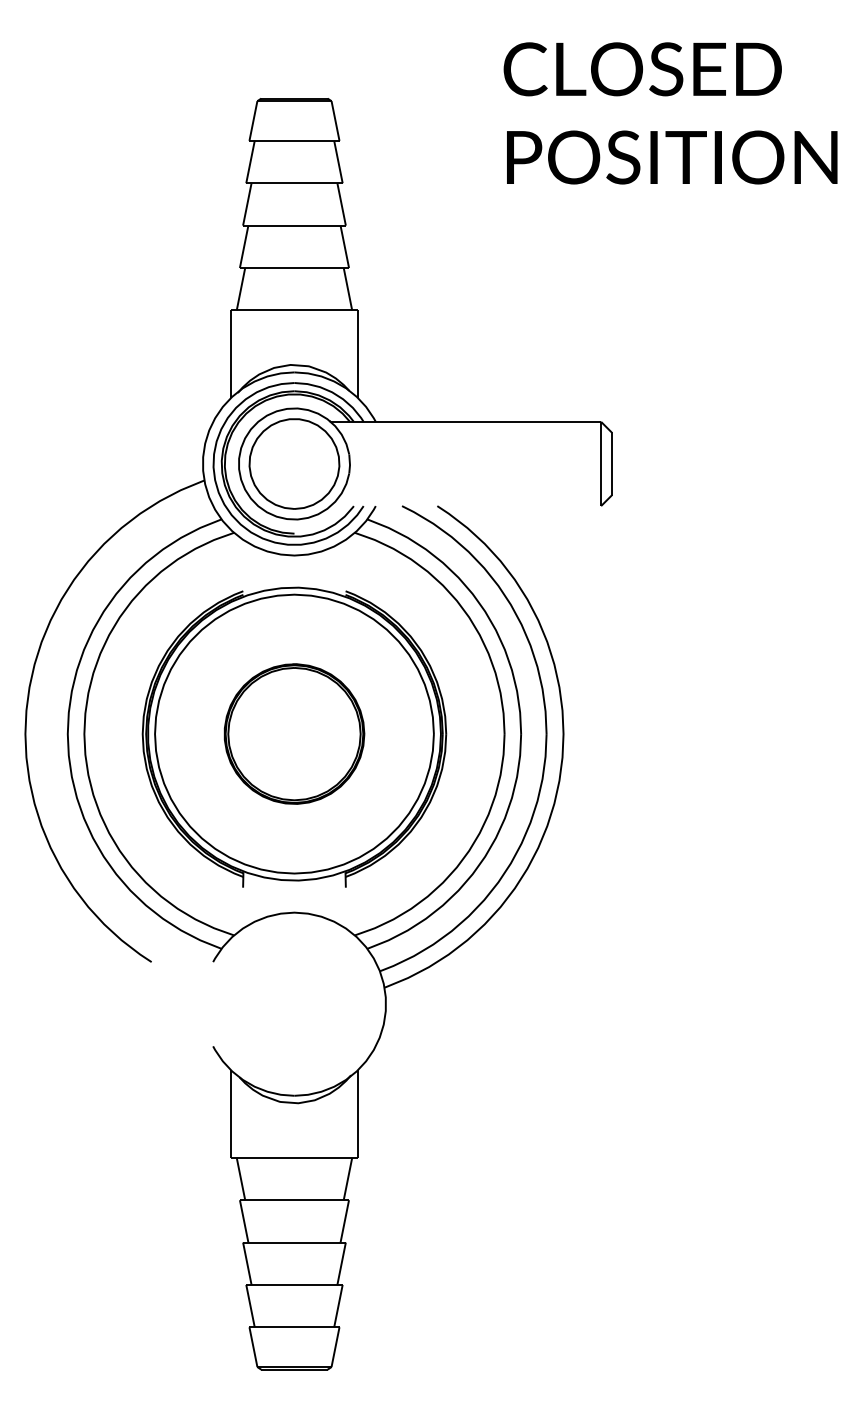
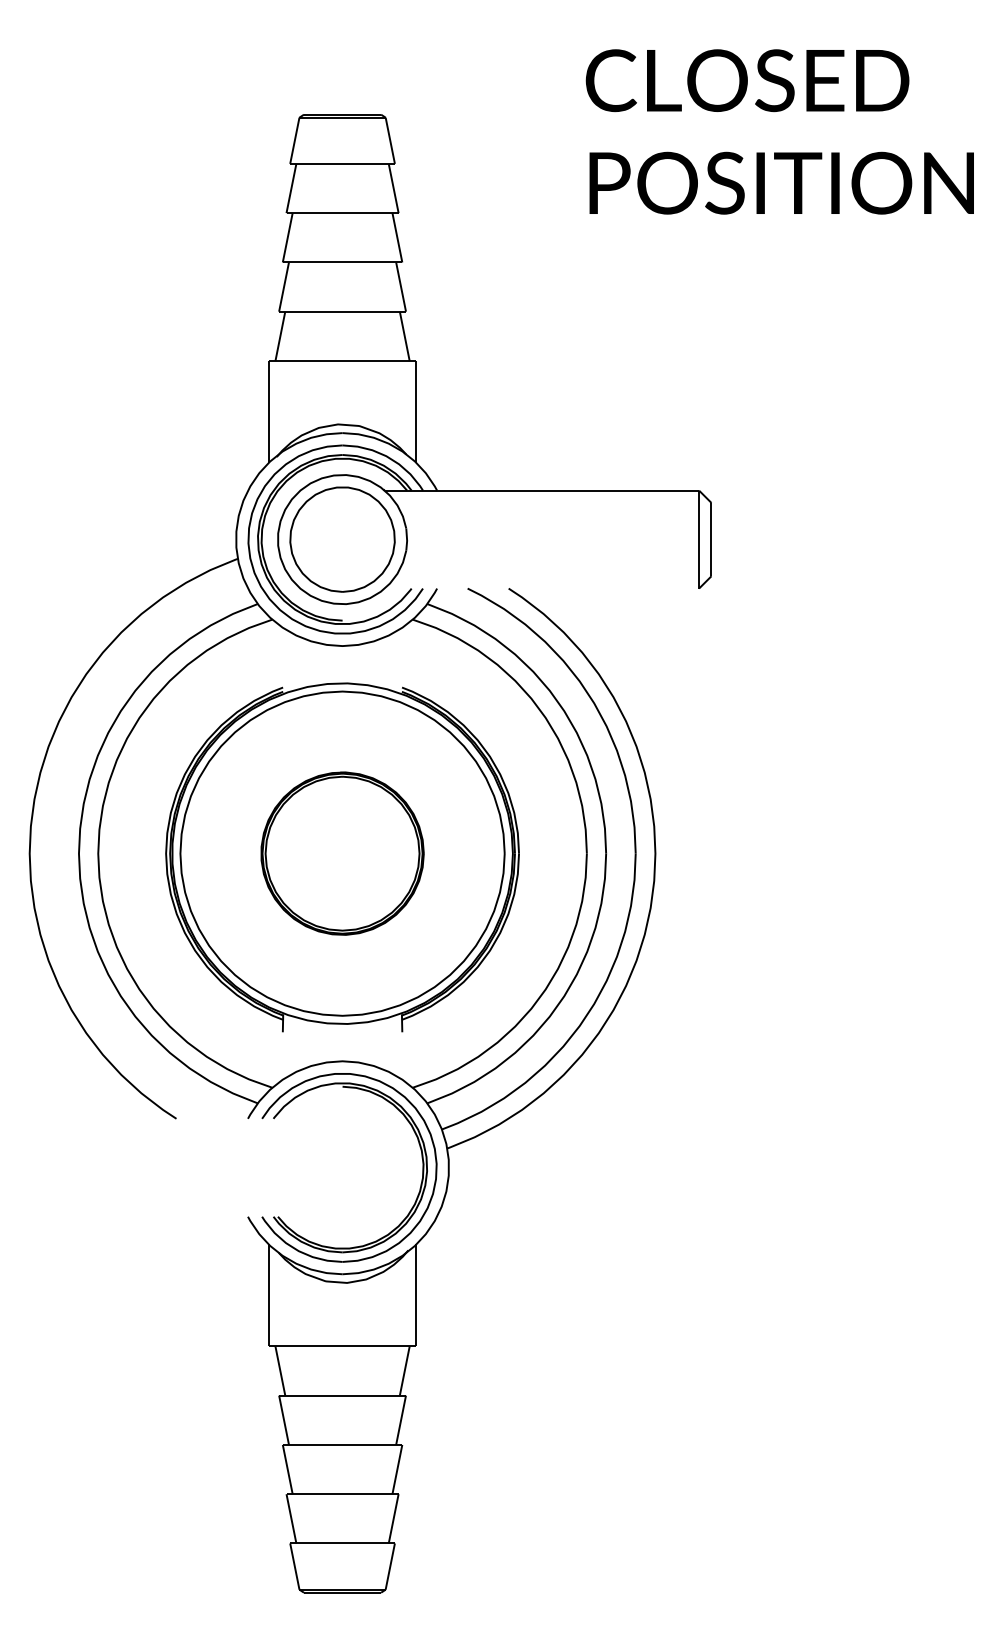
part: (362, 996) -> (421, 1158), added

